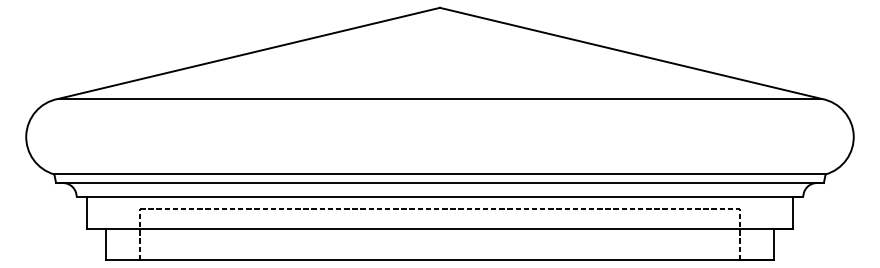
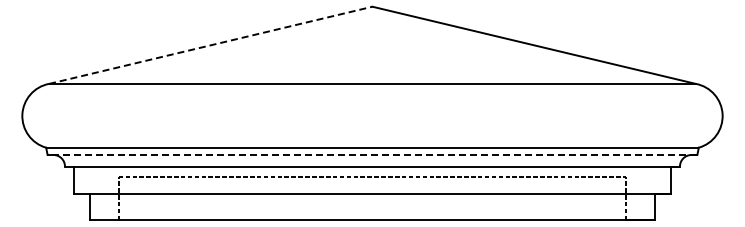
line: (249, 53) -> (211, 45), solid -> dashed
line: (440, 182) -> (372, 154), solid -> dashed

